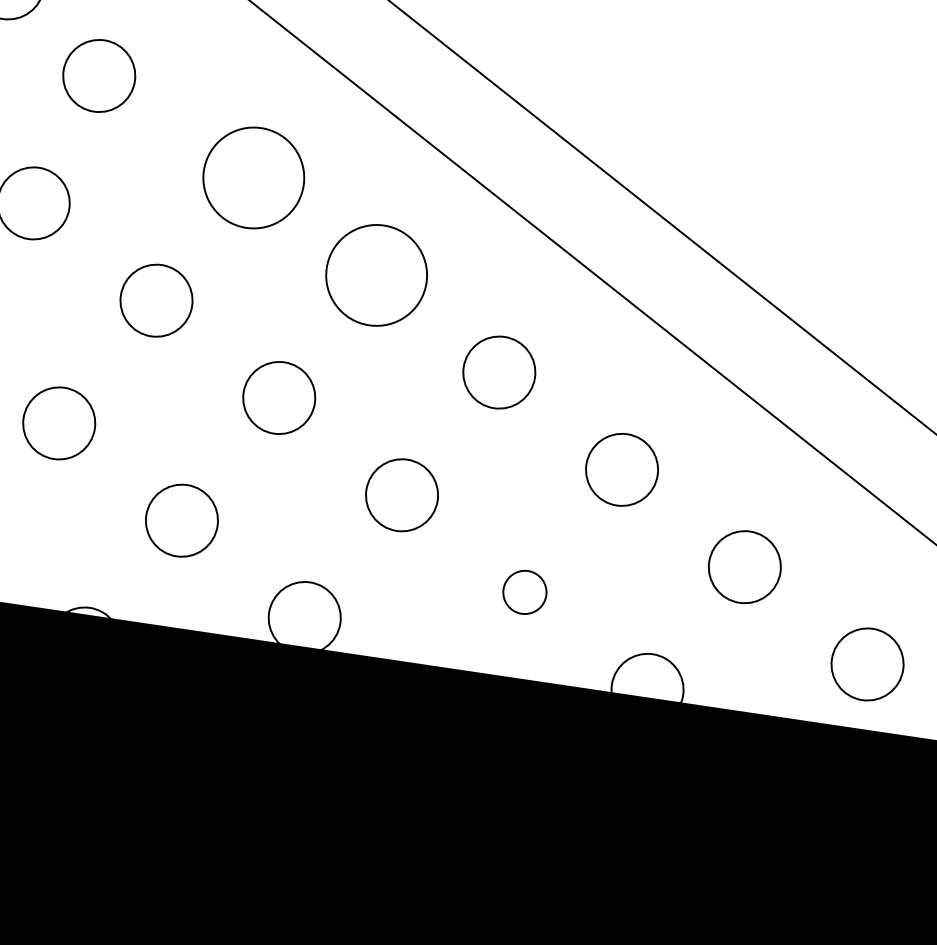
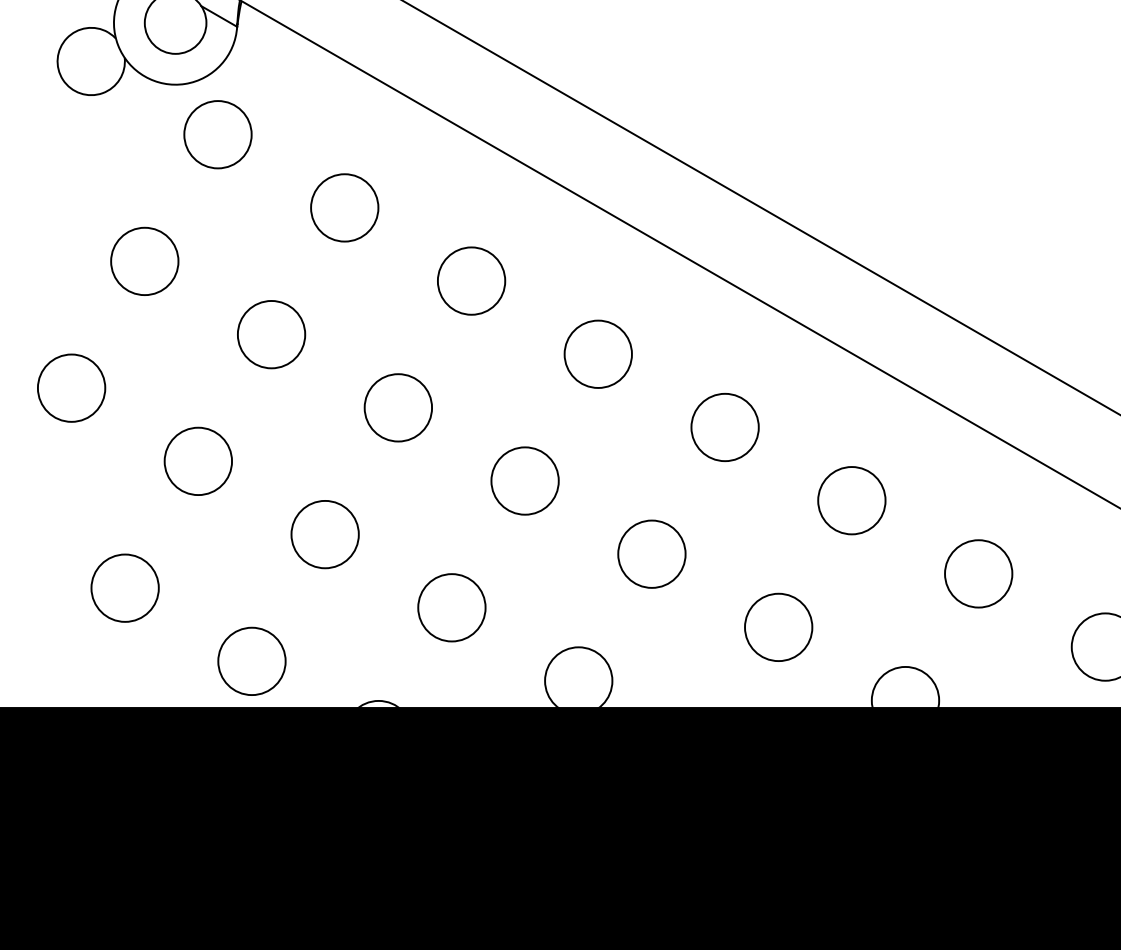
circle: (99, 75) -> (344, 207), moved
circle: (253, 177) -> (471, 280), size x0.71
circle: (375, 274) -> (597, 353), size x0.71
circle: (524, 591) -> (778, 626), size x1.67

